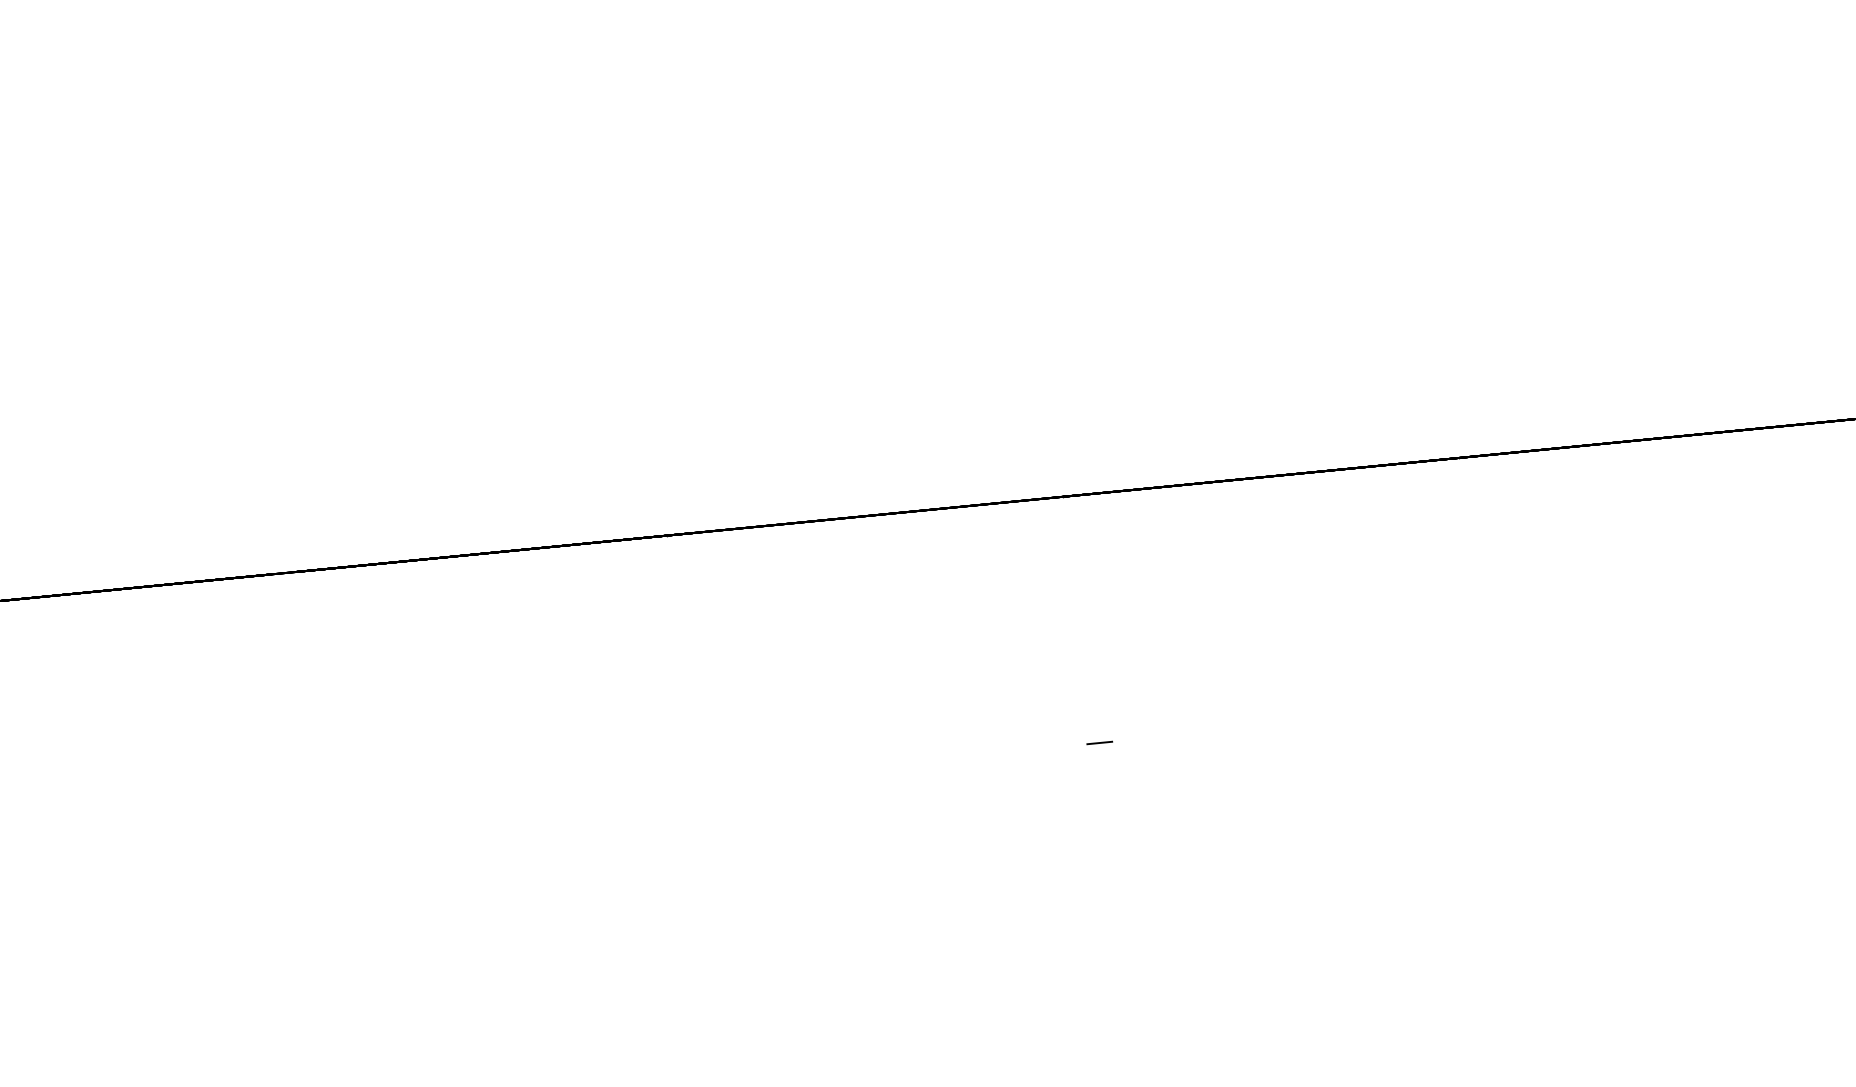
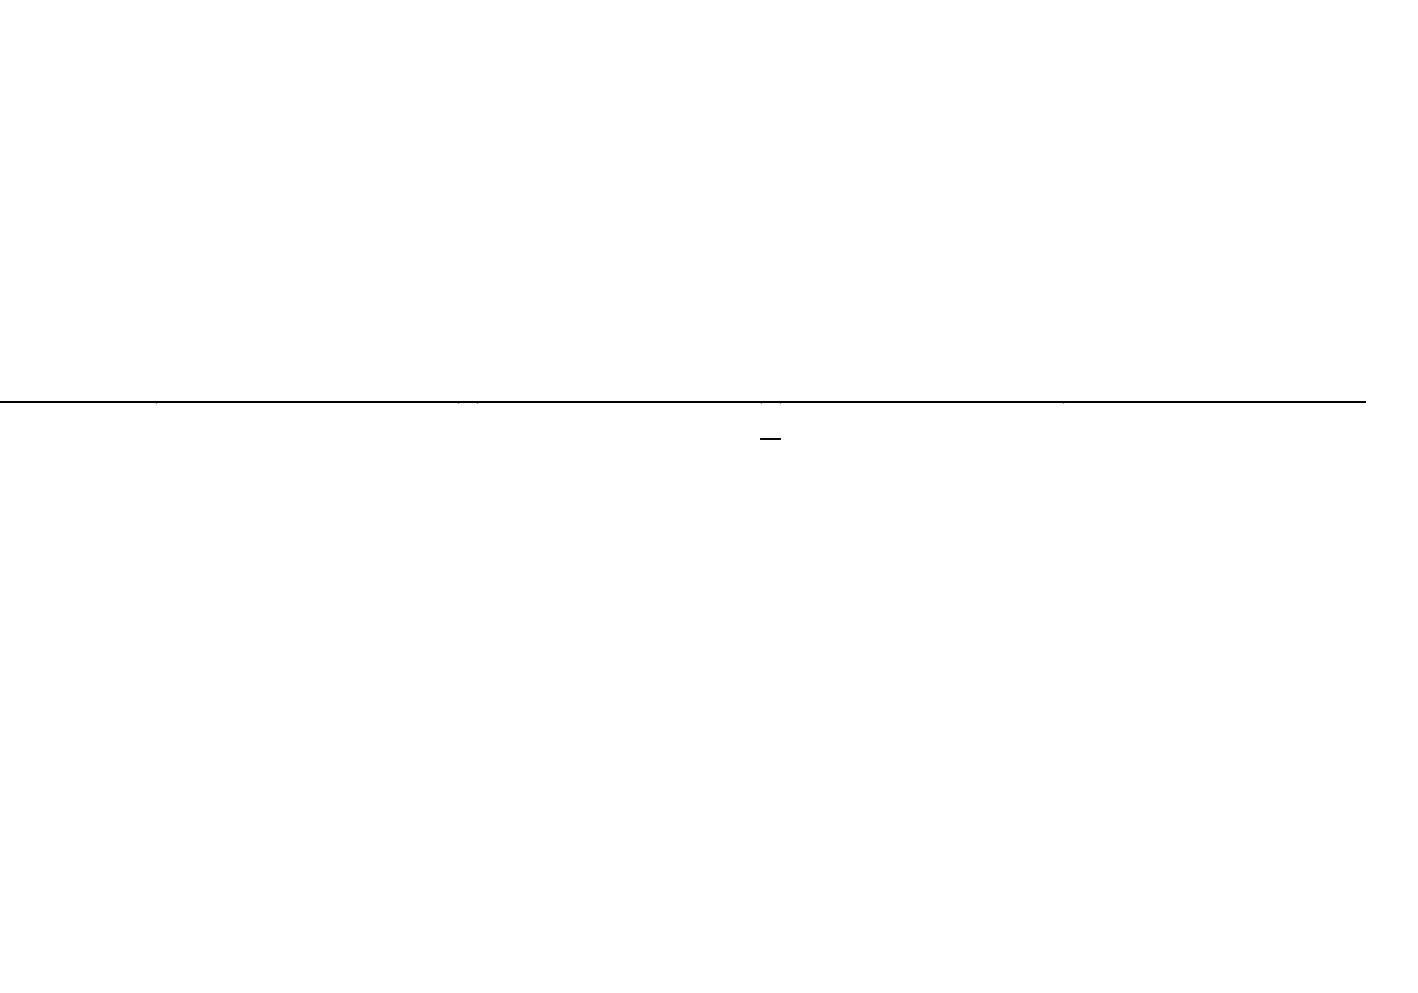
line: (1100, 742) -> (770, 438), moved

